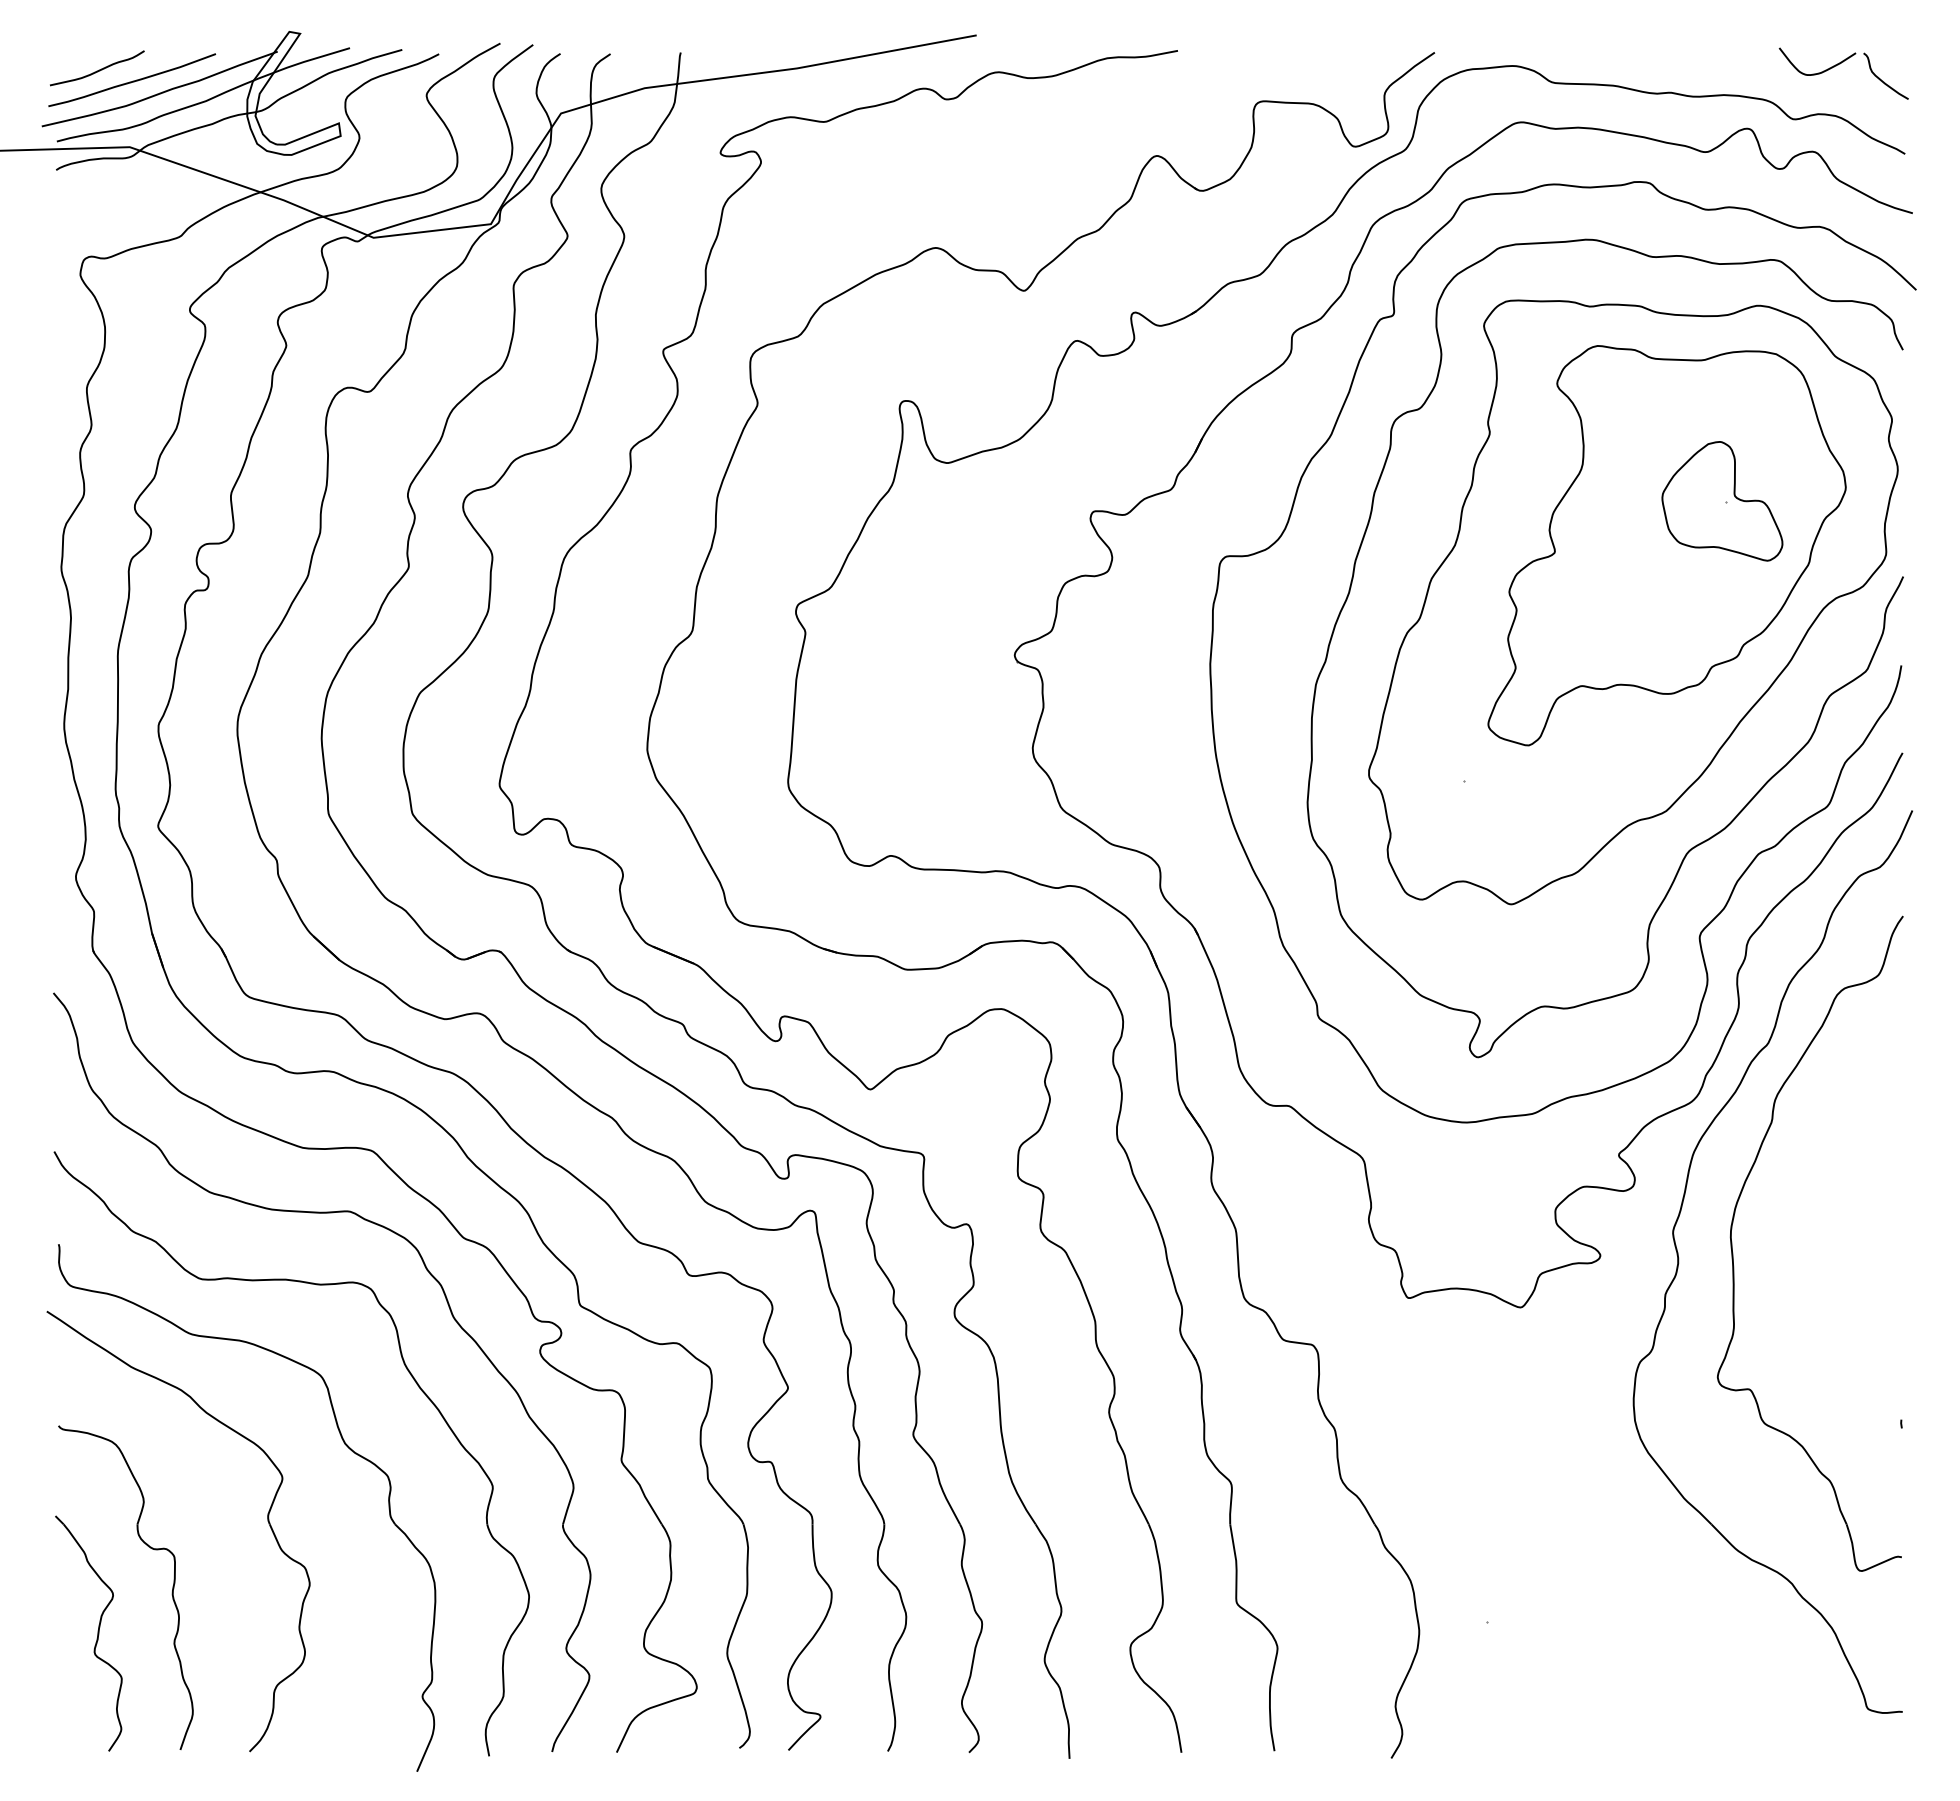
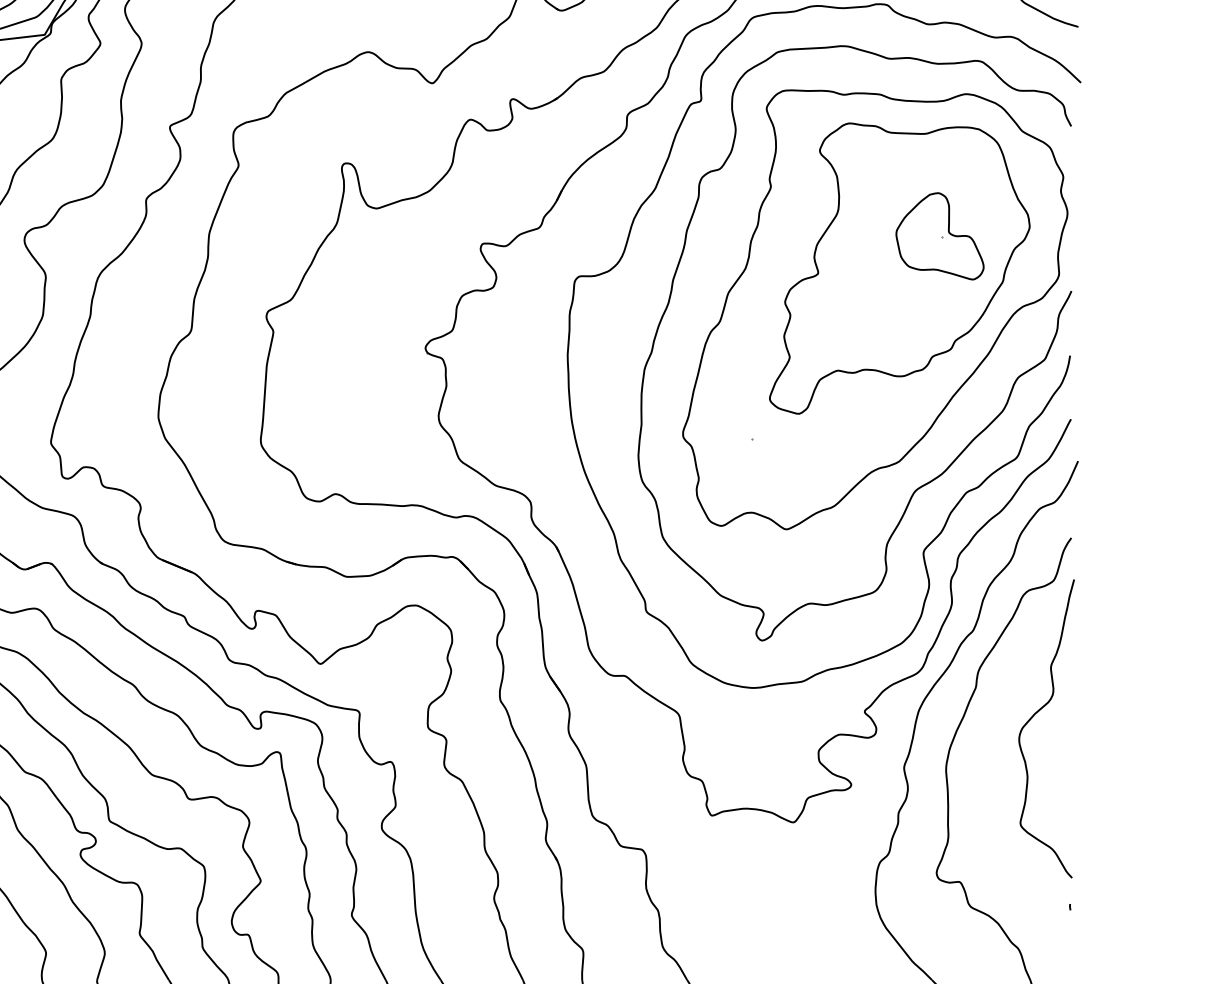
curve: (1851, 1161) -> (1033, 716), added

